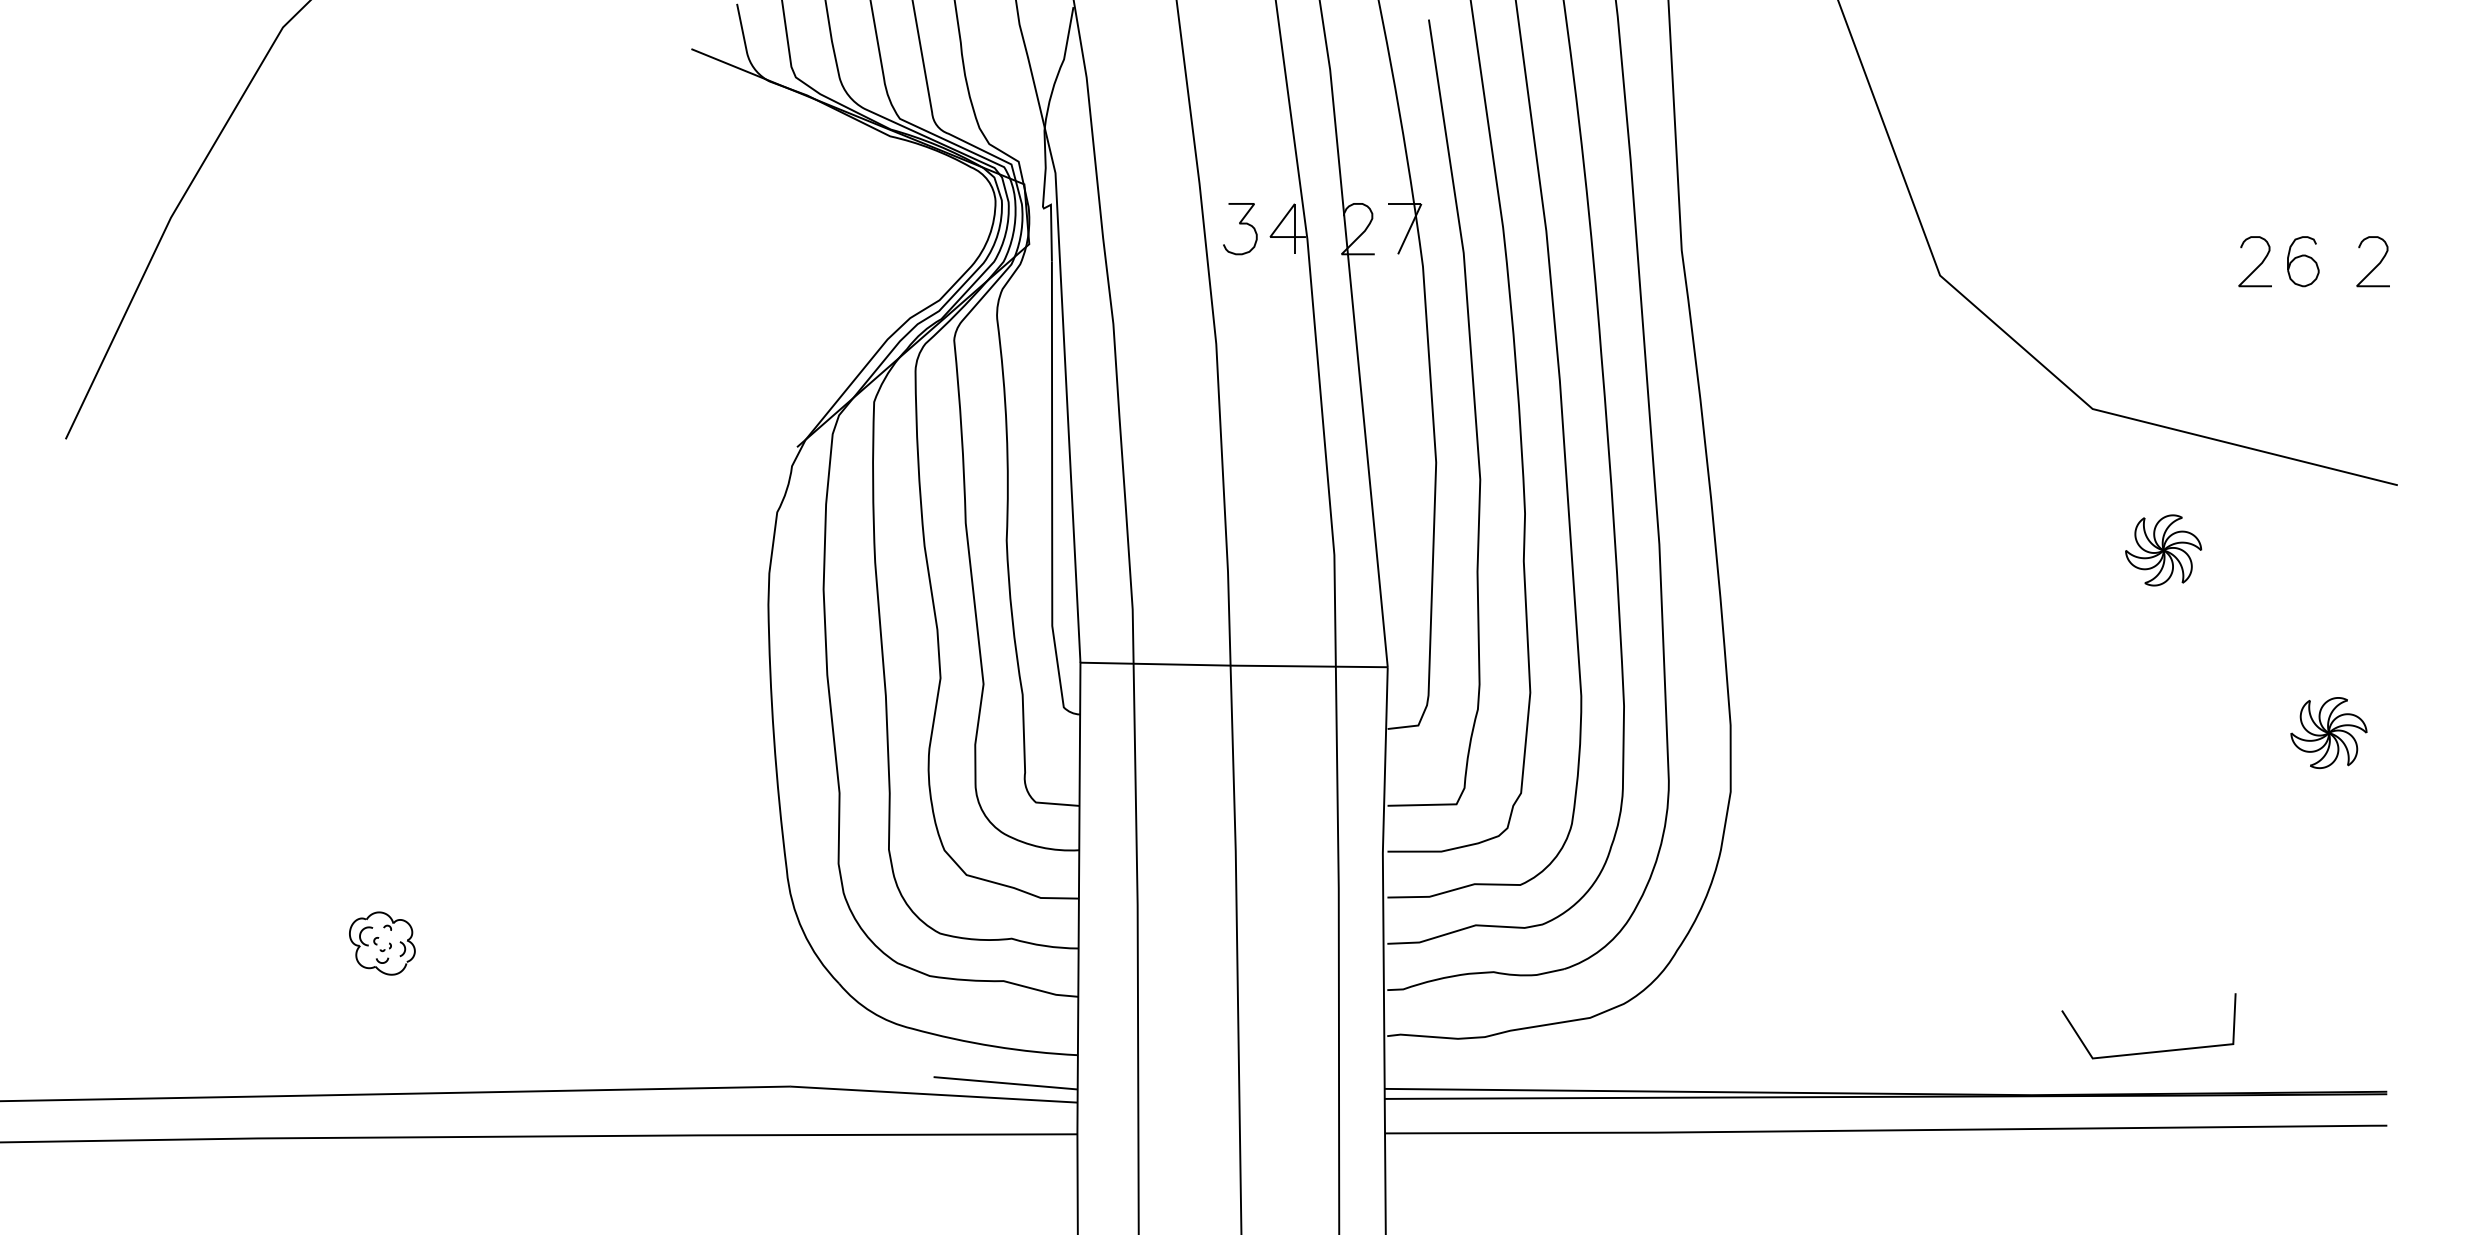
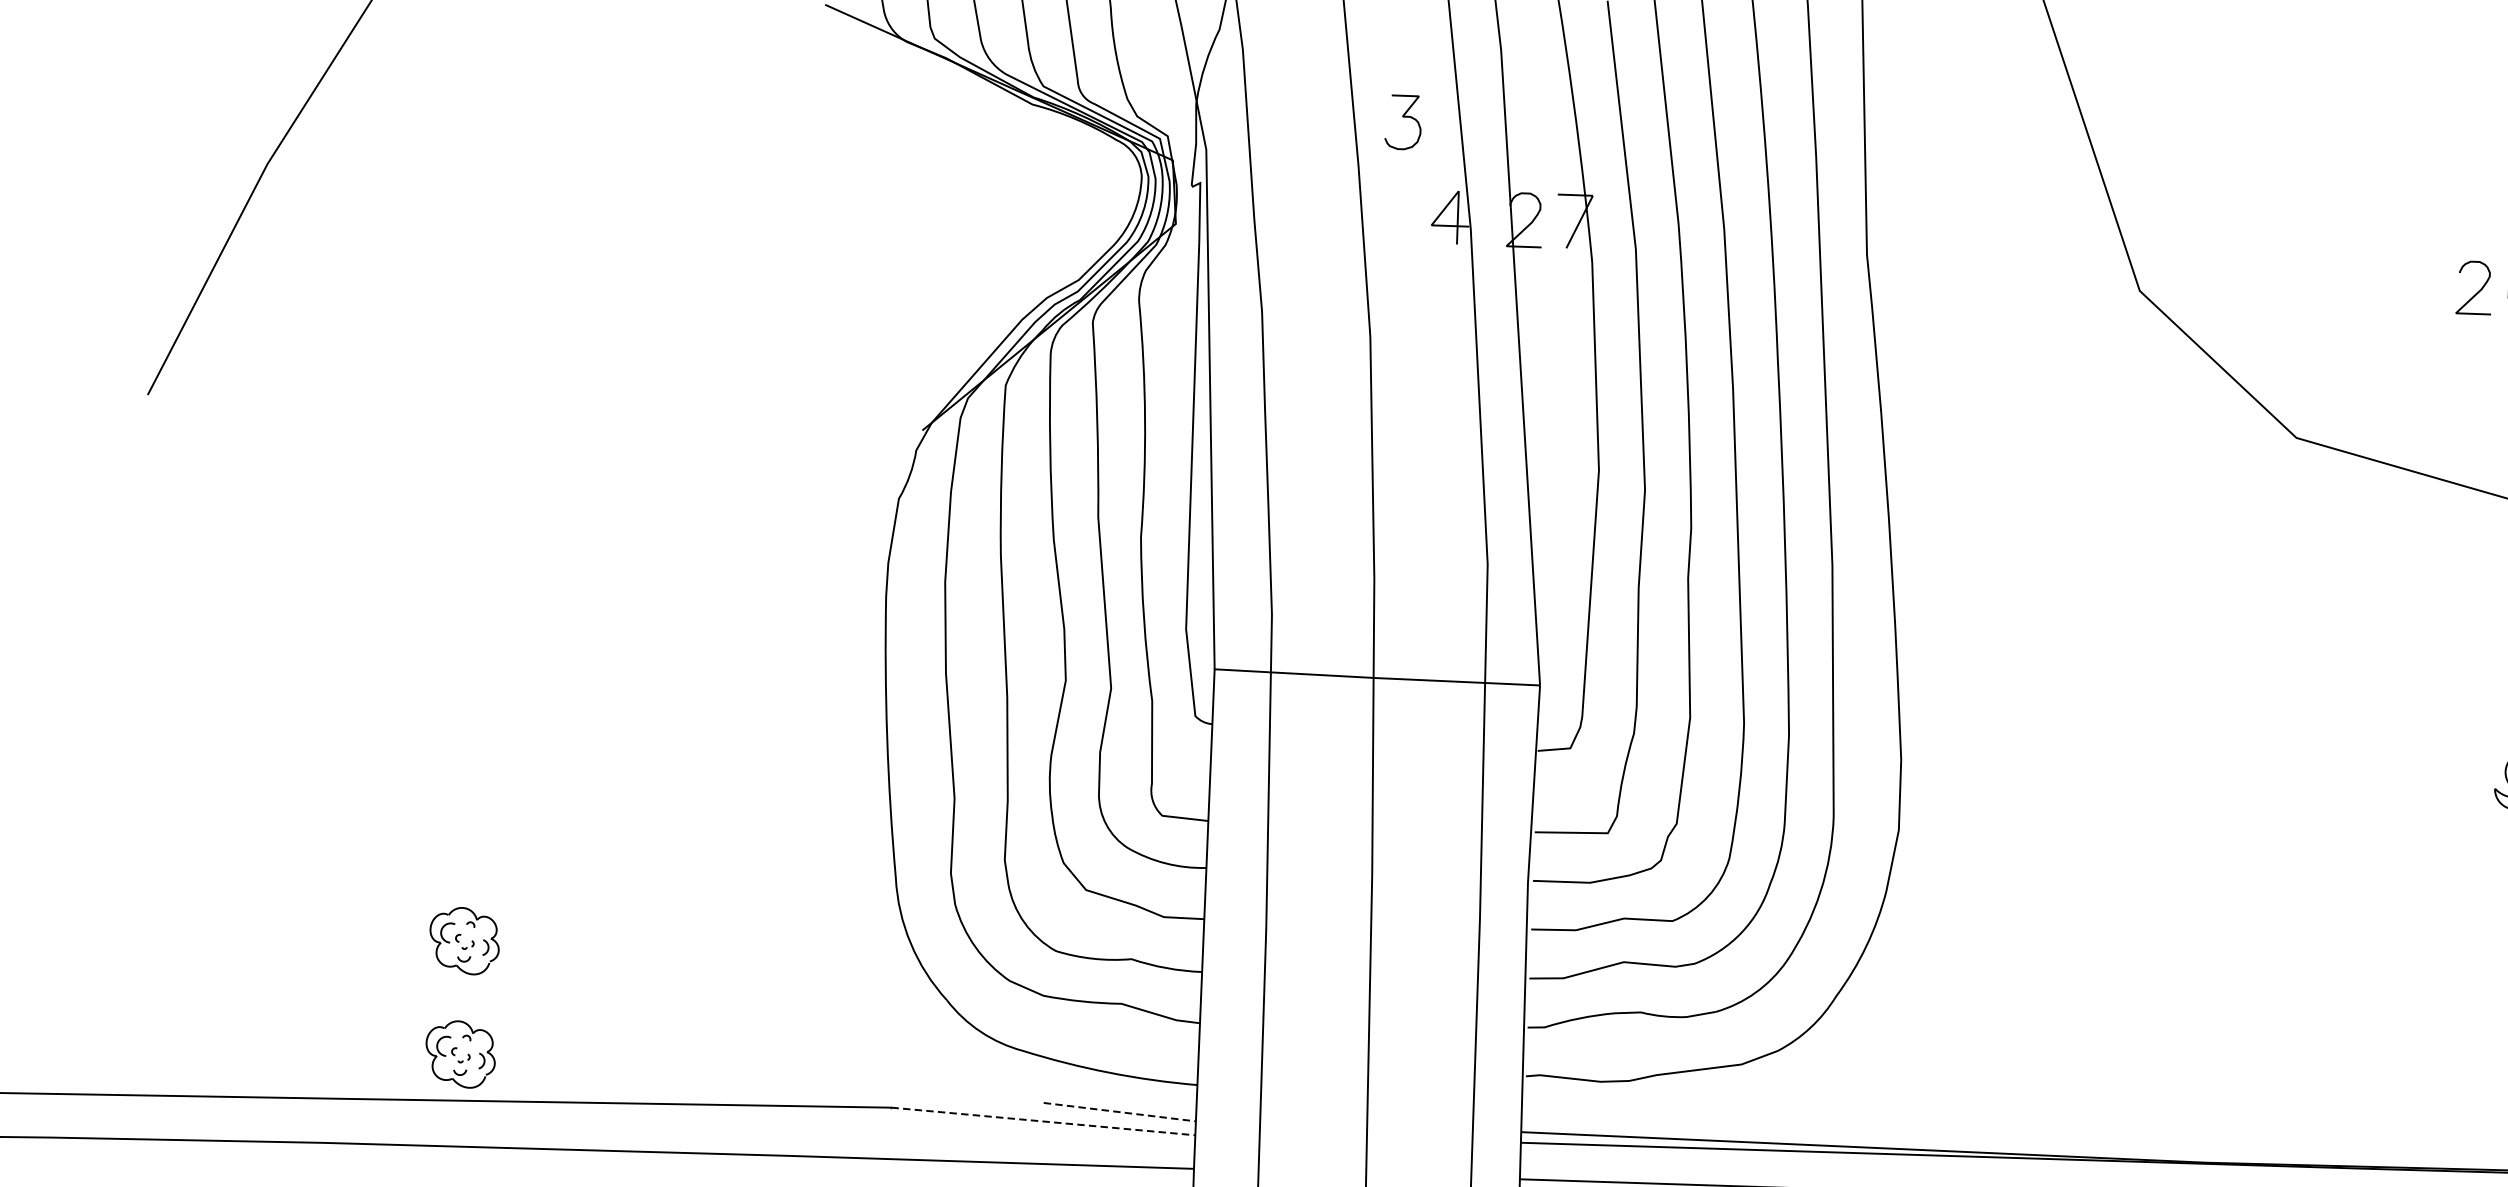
curve: (1240, 224) -> (1403, 117), moved
part: (2163, 550) -> (2366, 590), removed
part: (382, 1050) -> (460, 1054), added
line: (2148, 1051) -> (2331, 1120), removed
line: (1006, 1083) -> (1120, 1112), solid -> dashed
line: (933, 1094) -> (1042, 1121), solid -> dashed

